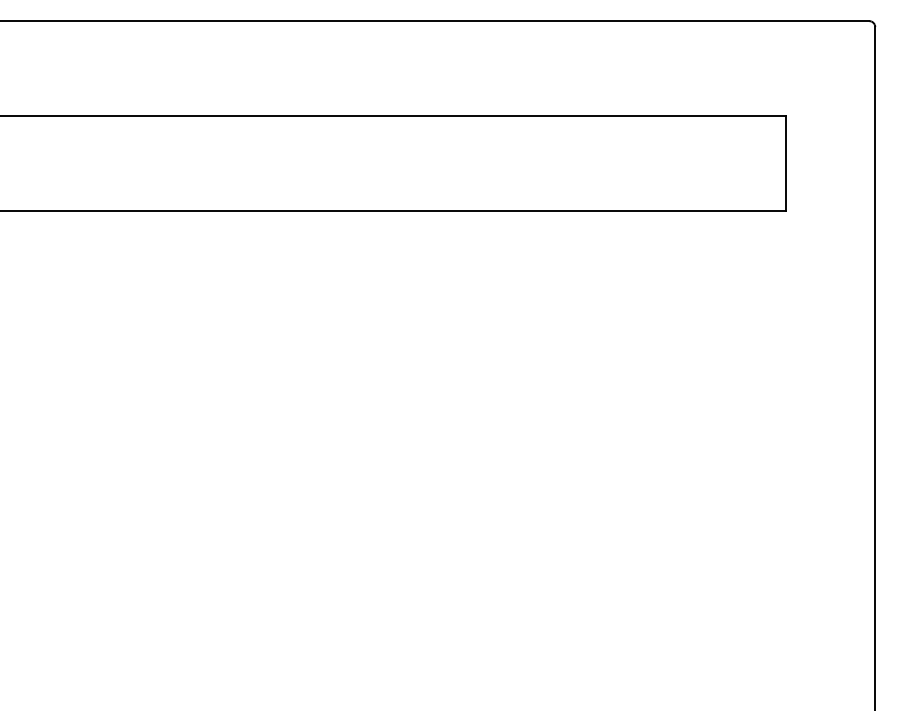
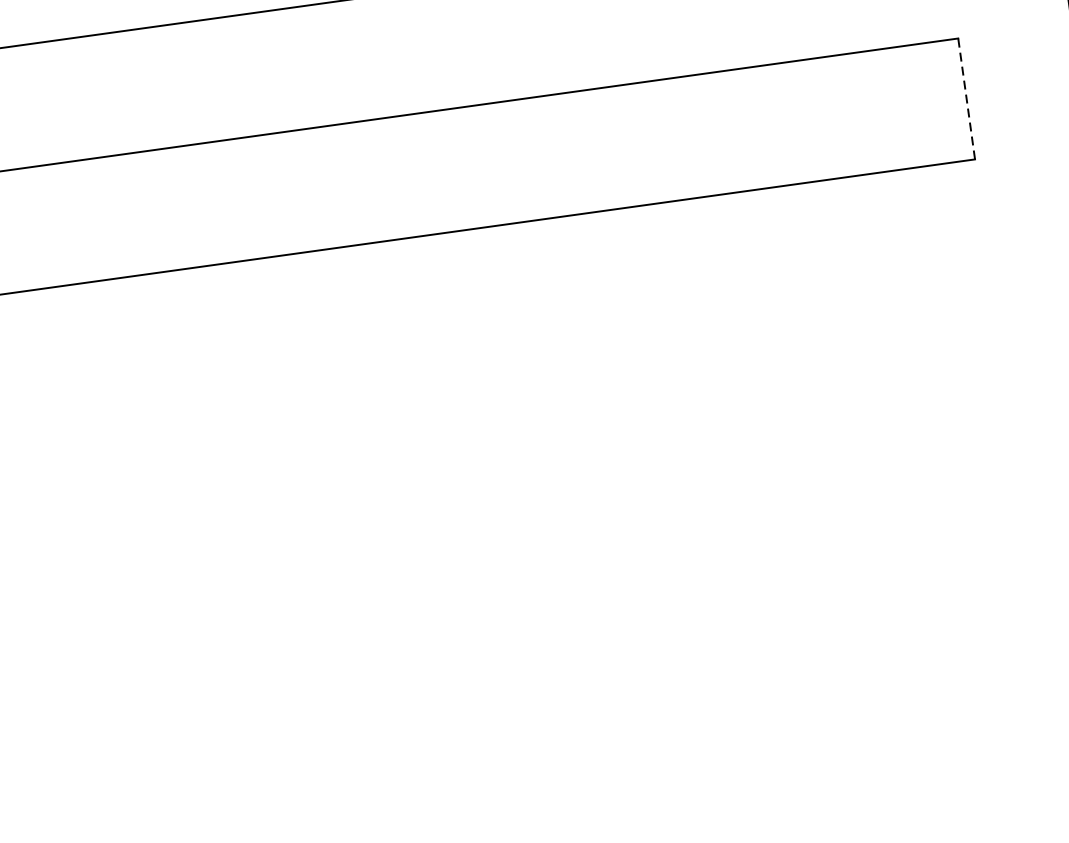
line: (786, 163) -> (967, 98), solid -> dashed

